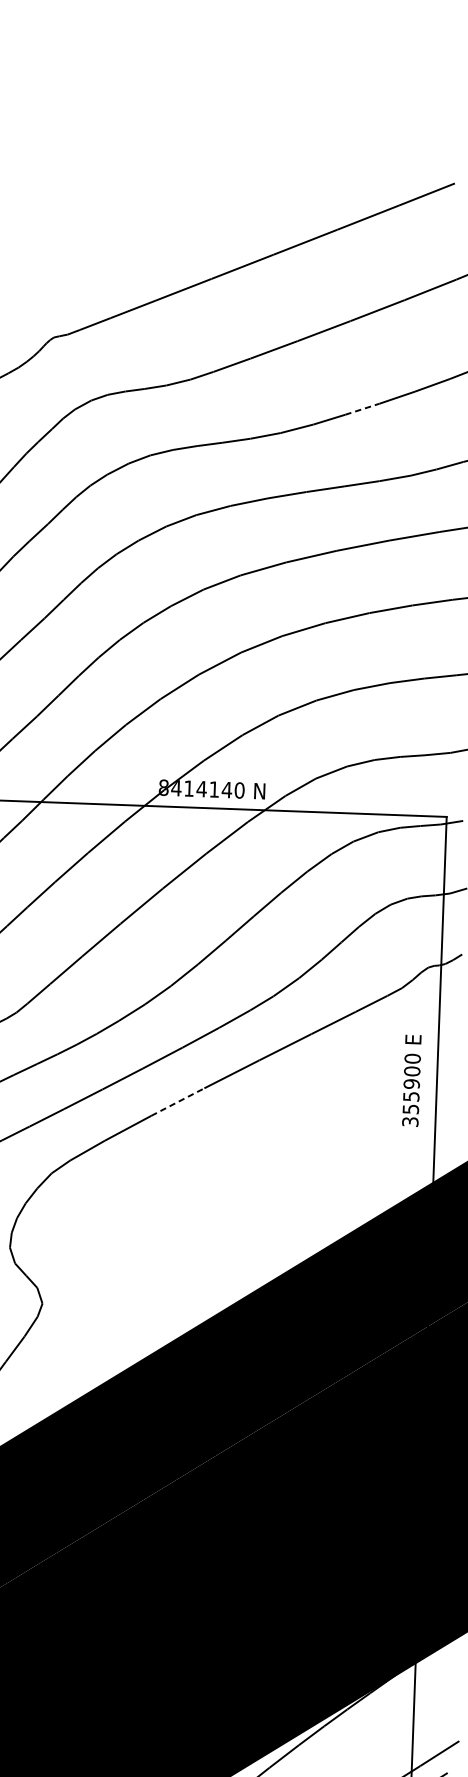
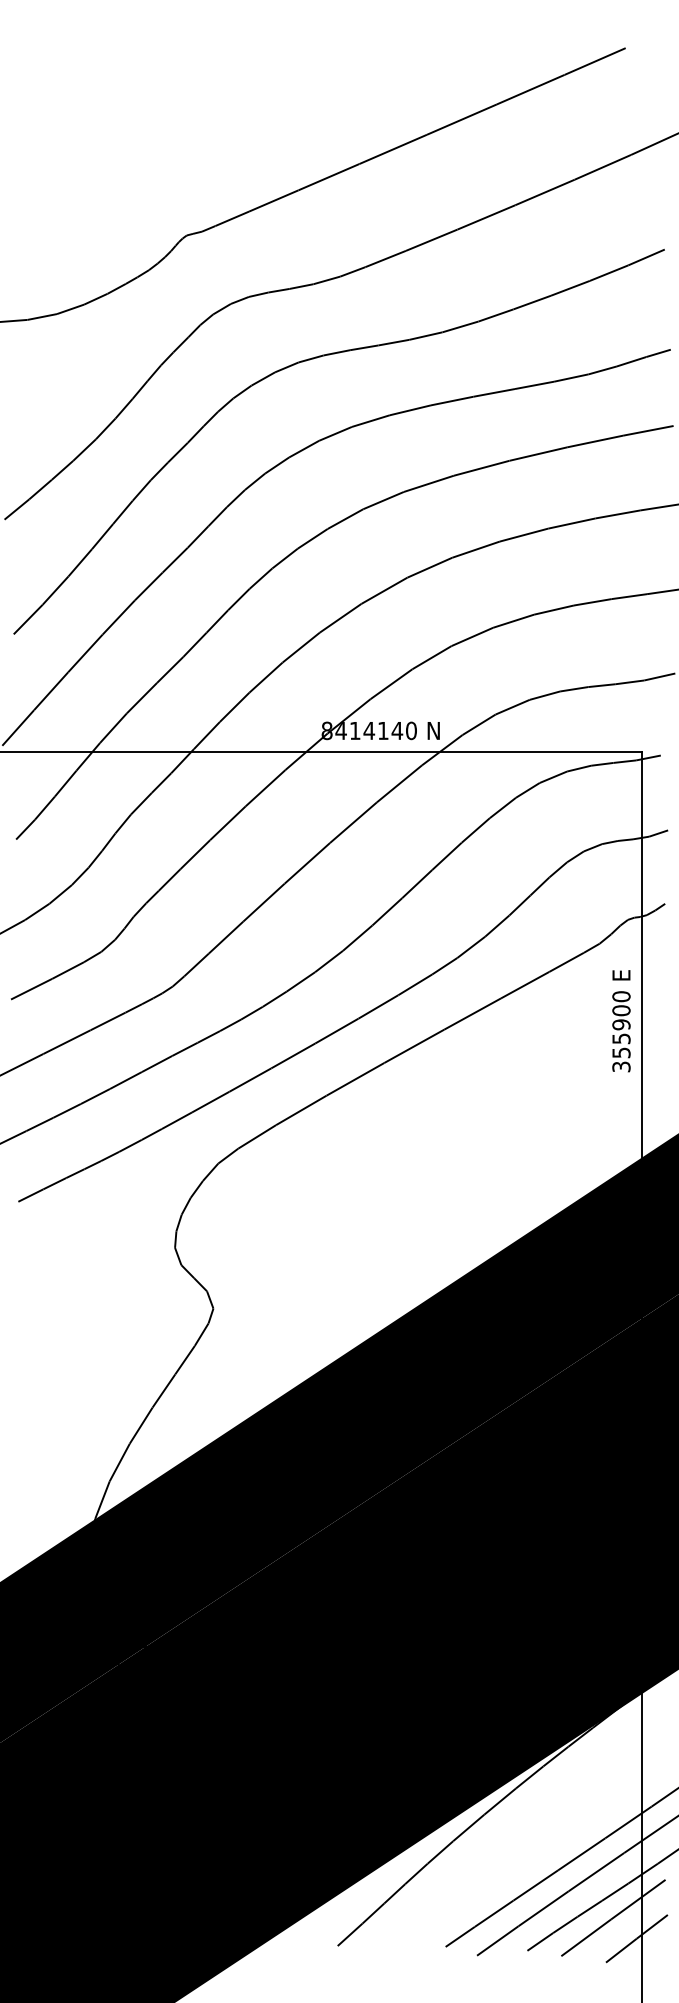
line: (362, 409) -> (532, 302), dashed -> solid
text: (411, 1081) -> (621, 1021), moved
line: (177, 1102) -> (355, 1079), dashed -> solid

